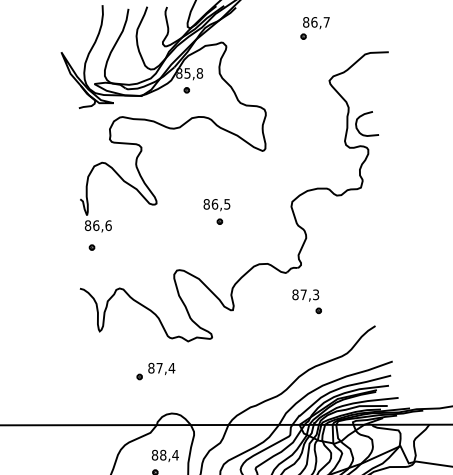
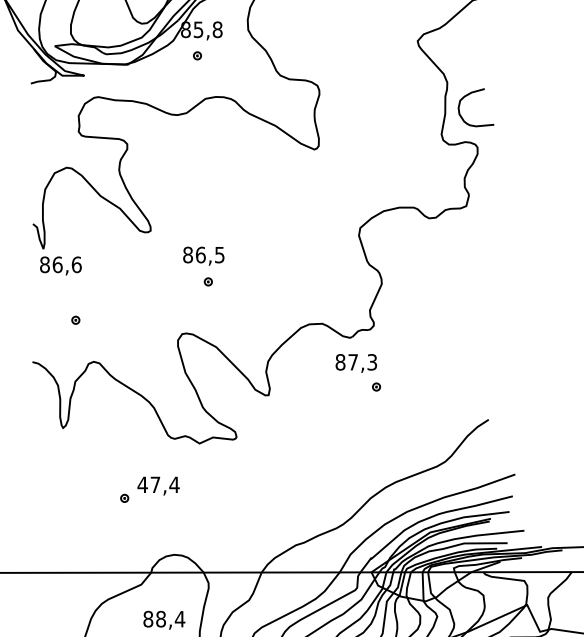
part: (216, 211) -> (203, 266), moved
part: (91, 247) -> (74, 320), moved
part: (306, 301) -> (357, 372), moved
text: (151, 367) -> (142, 483), 87,4 -> 47,4

